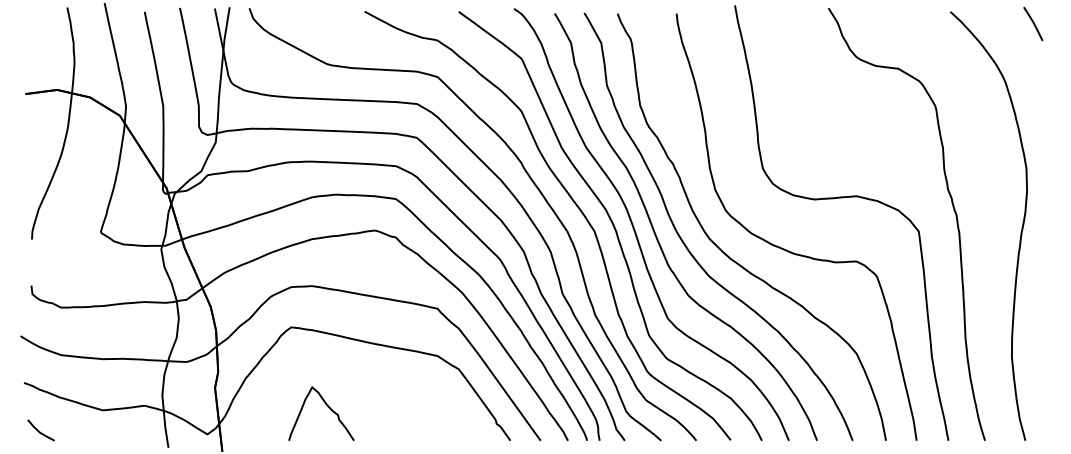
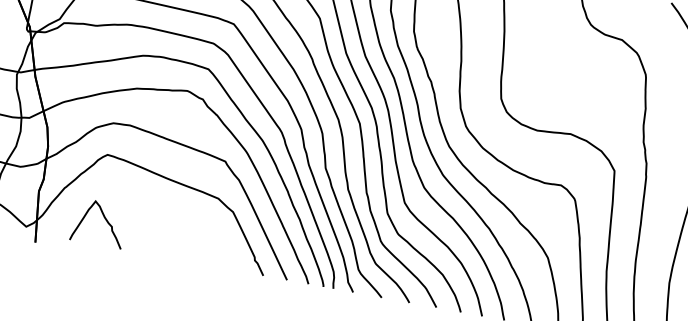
curve: (329, 409) -> (106, 221), moved

